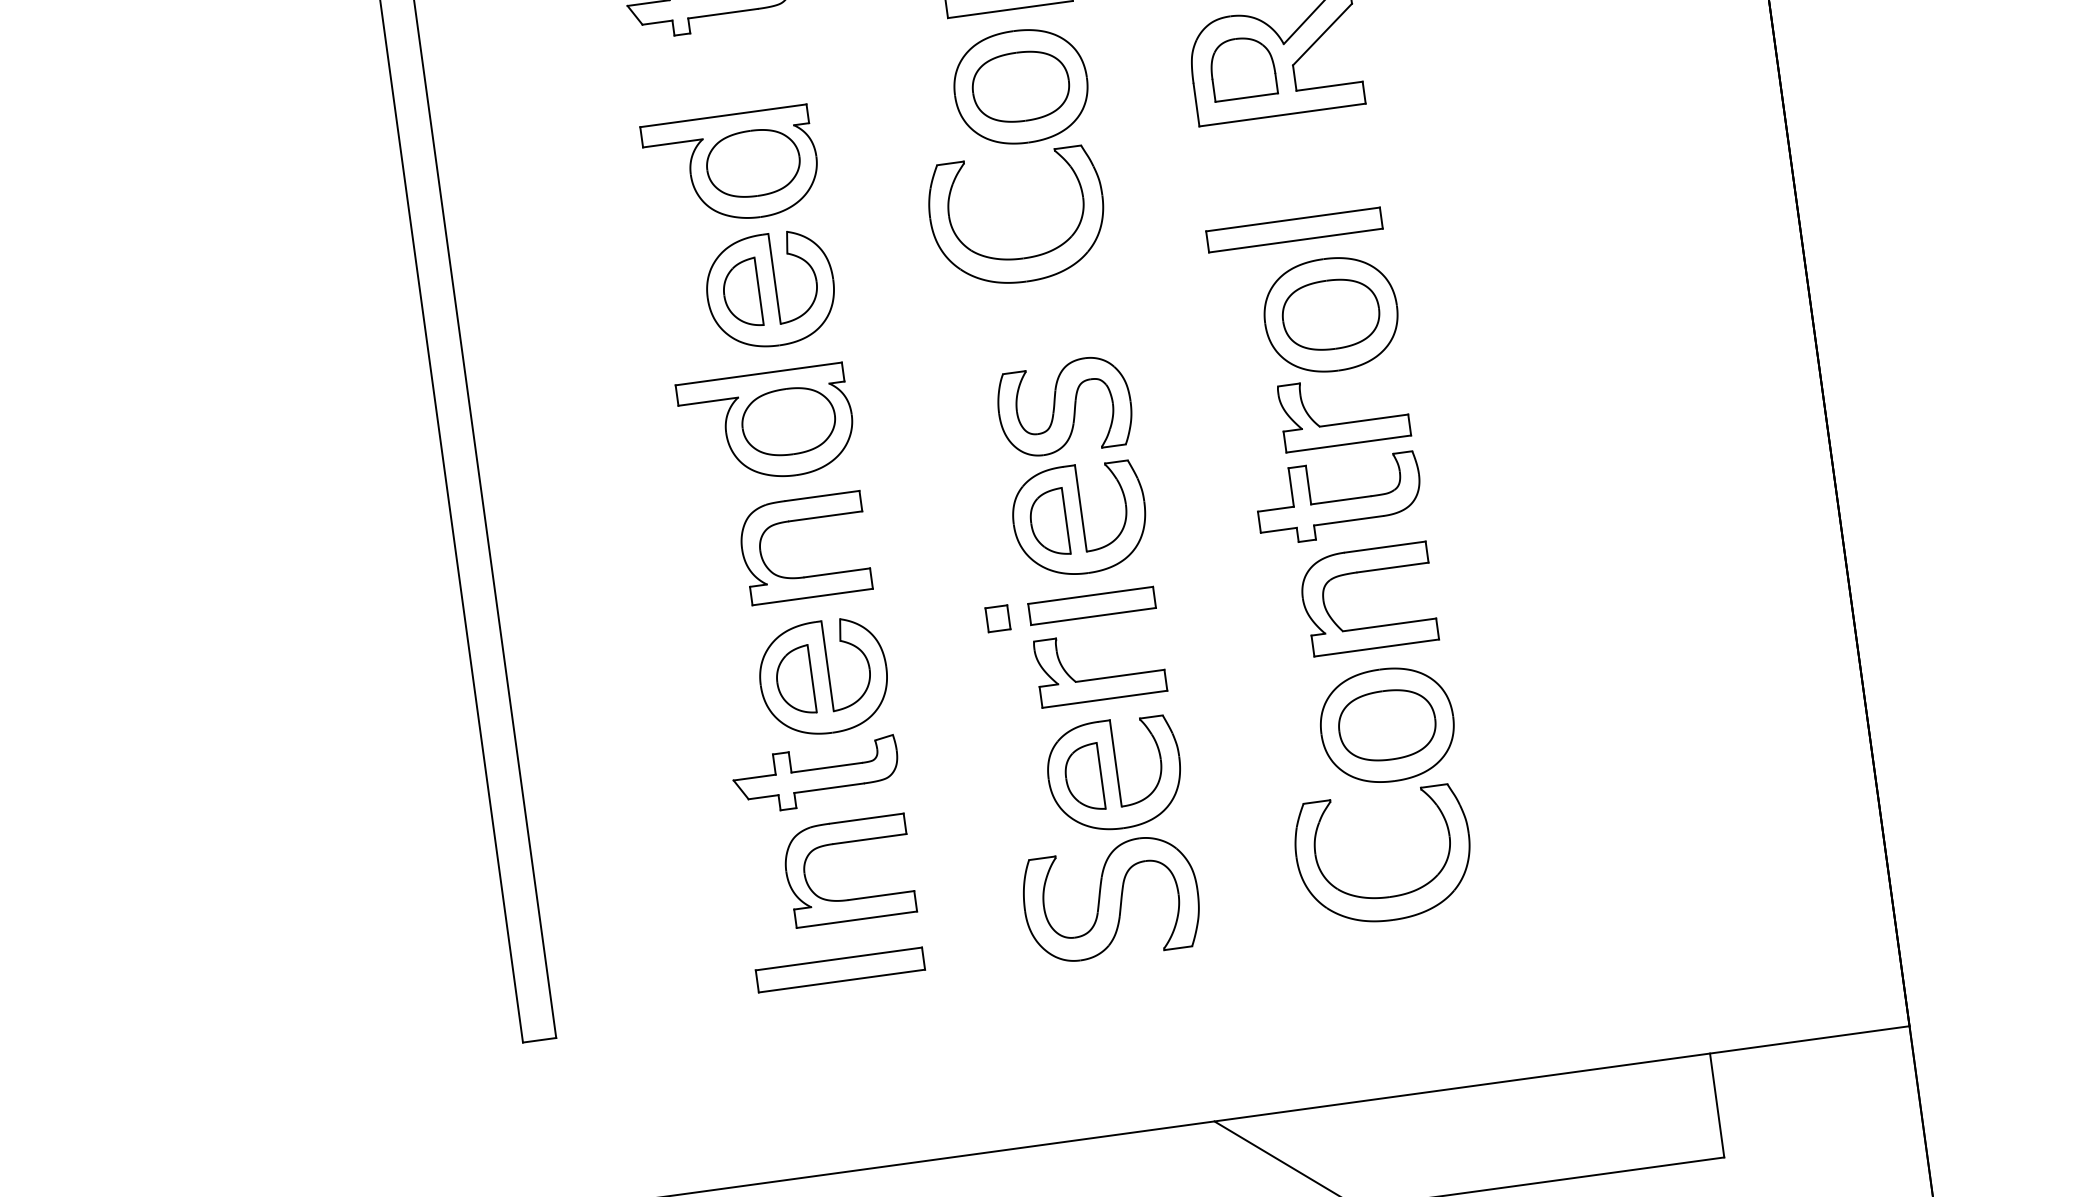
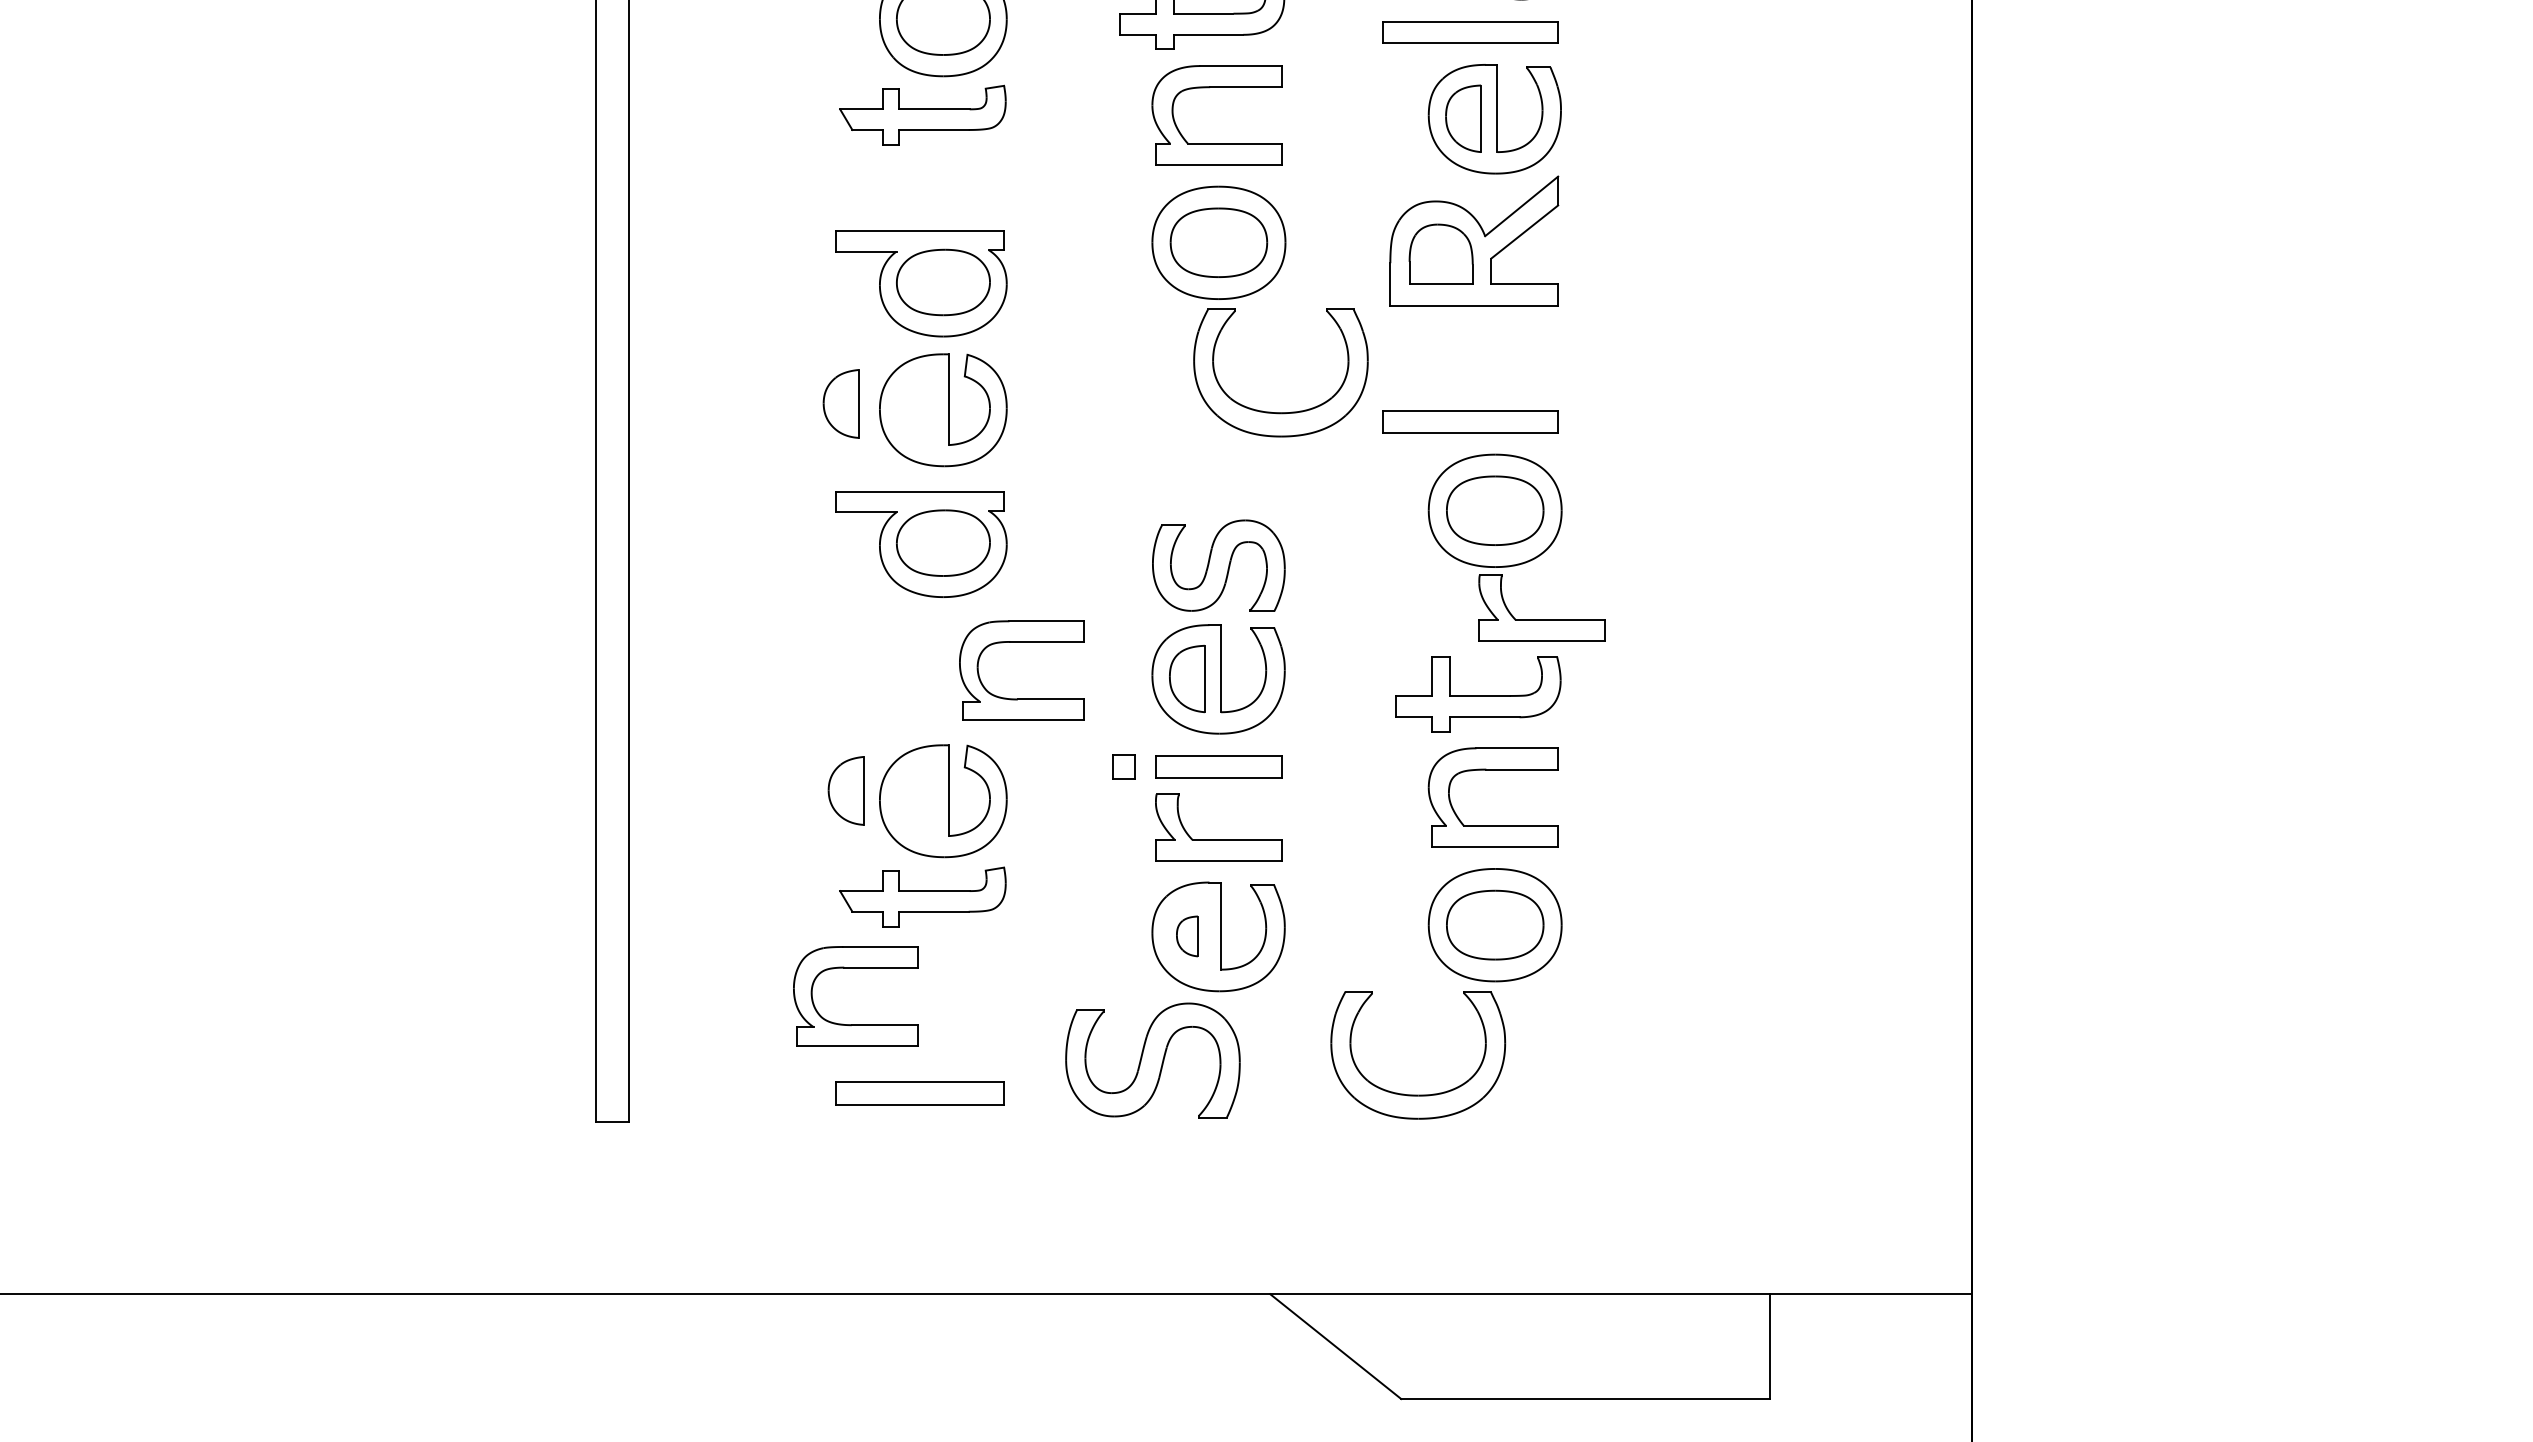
part: (1022, 257) -> (1280, 412), moved
part: (741, 293) -> (840, 403), moved
part: (1345, 422) -> (1541, 619), moved
part: (800, 520) -> (1021, 642), moved
part: (794, 680) -> (845, 790), moved
part: (1083, 778) -> (1187, 936), size x0.6
part: (844, 843) -> (855, 968), moved
part: (1389, 895) -> (1418, 1094), moved
part: (1110, 899) -> (1152, 1060), moved

